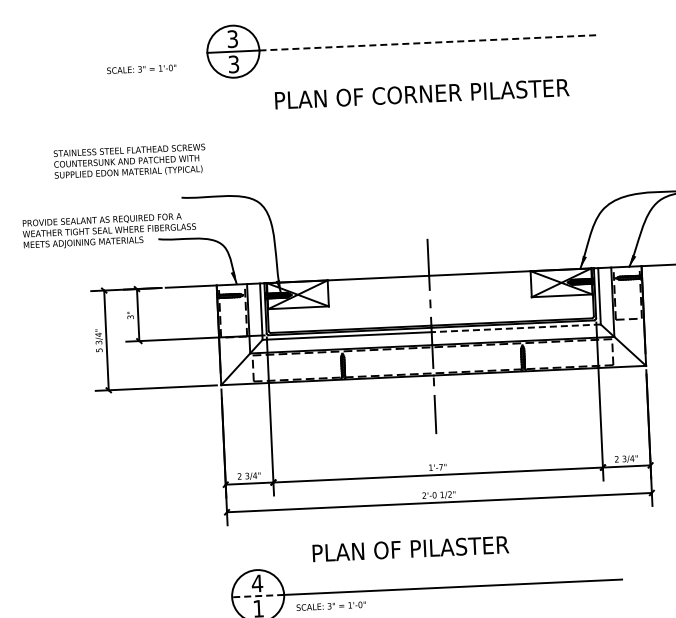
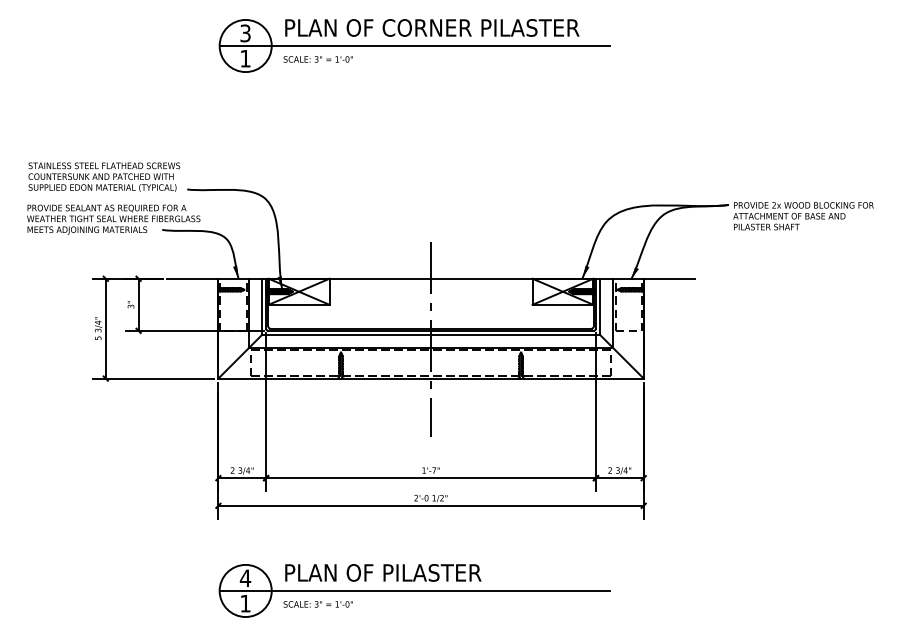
line: (429, 43) -> (441, 46), dashed -> solid
text: (233, 64) -> (245, 58), 3 -> 1
text: (140, 69) -> (317, 59), moved
text: (422, 93) -> (432, 27), moved
text: (130, 160) -> (104, 176), moved
line: (516, 328) -> (515, 335), dashed -> solid
text: (410, 548) -> (383, 572), moved
line: (257, 595) -> (245, 590), dashed -> solid

